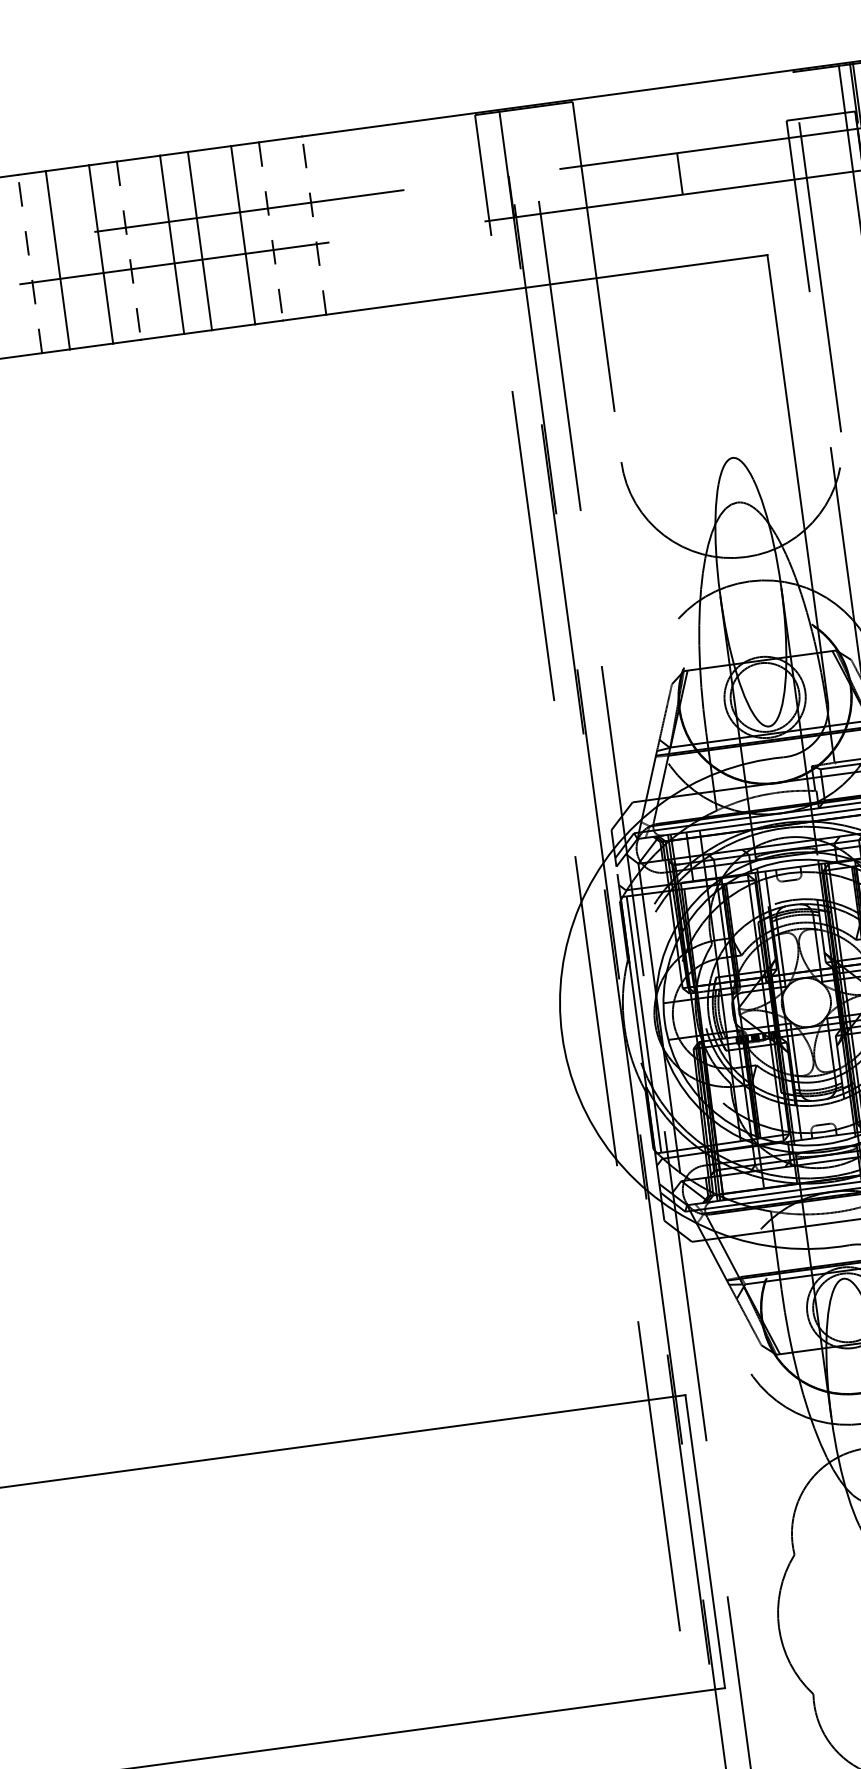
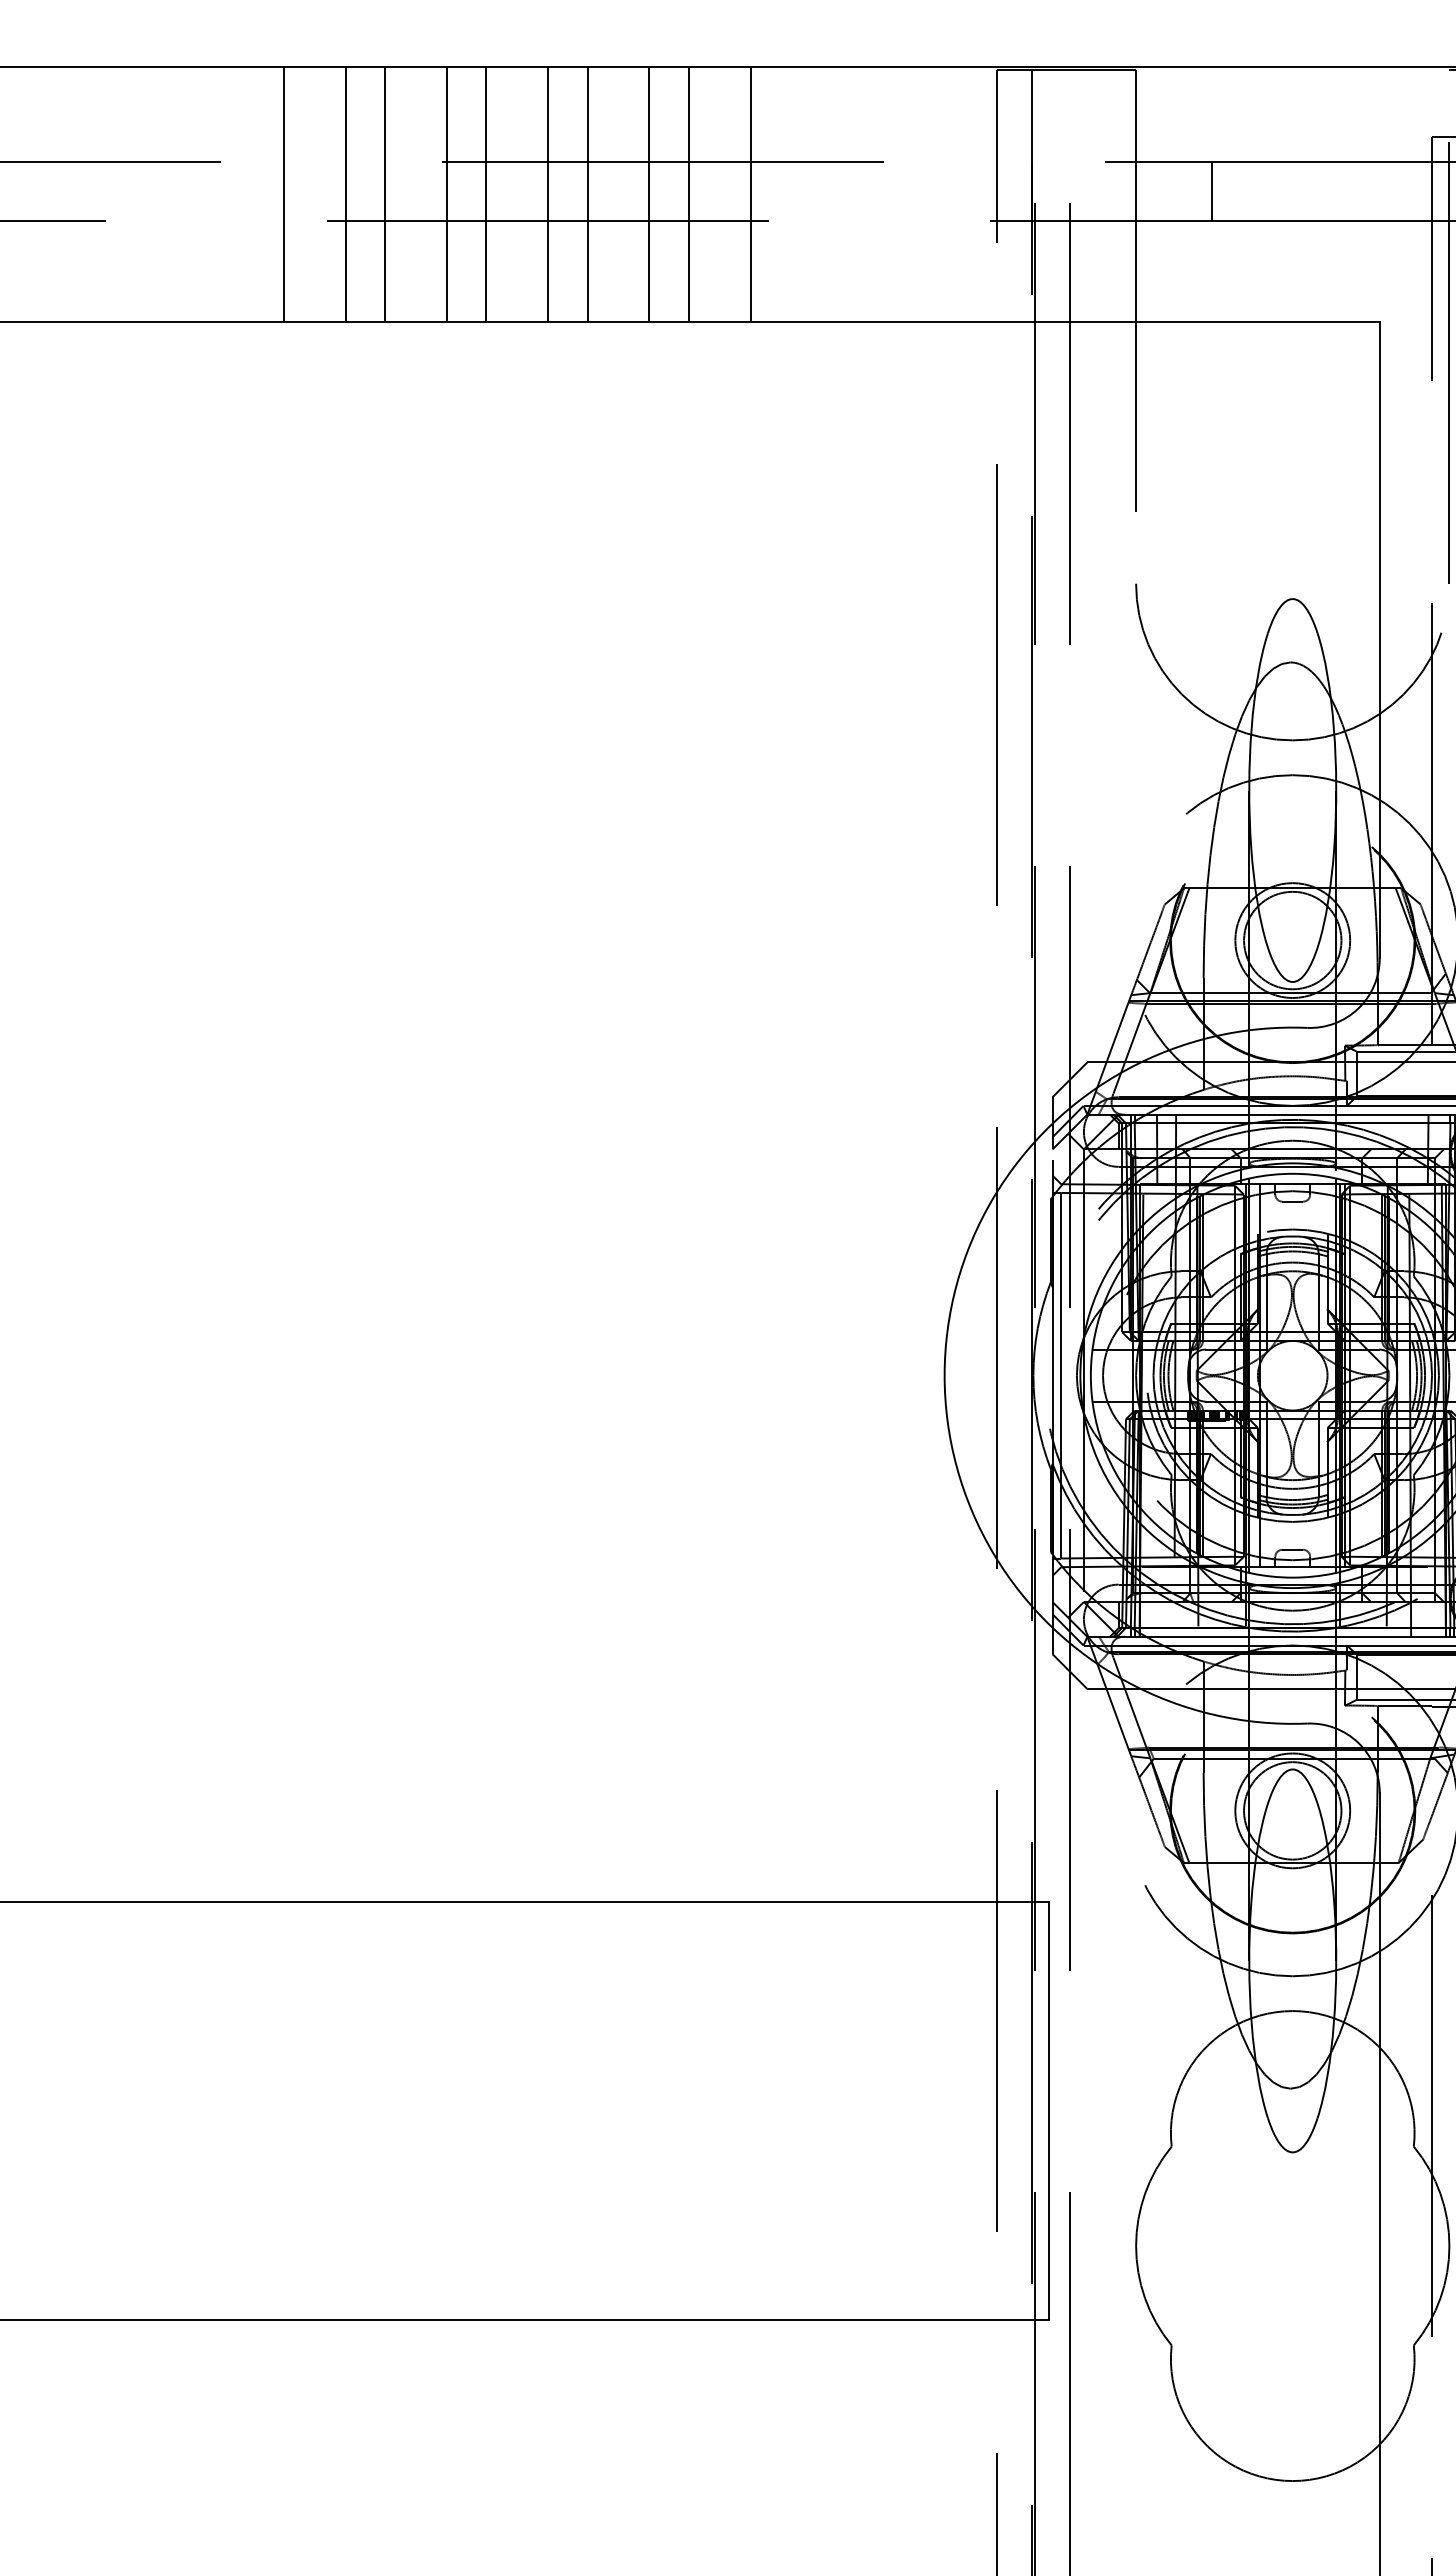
line: (679, 173) -> (1211, 190), moved
line: (314, 225) -> (750, 194), dashed -> solid
line: (271, 232) -> (689, 195), dashed -> solid
line: (129, 251) -> (486, 195), dashed -> solid
line: (30, 264) -> (345, 194), dashed -> solid

